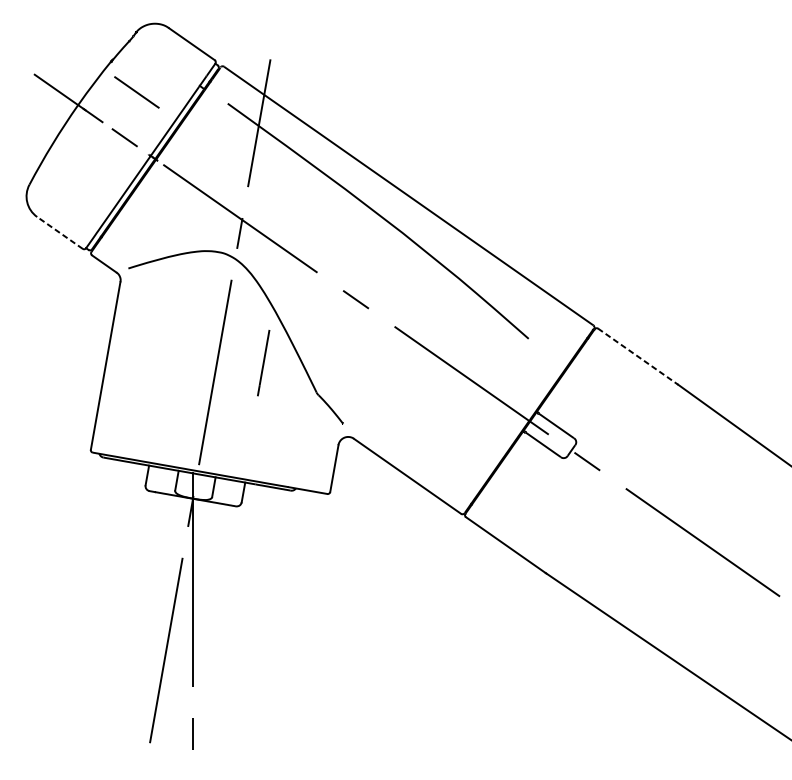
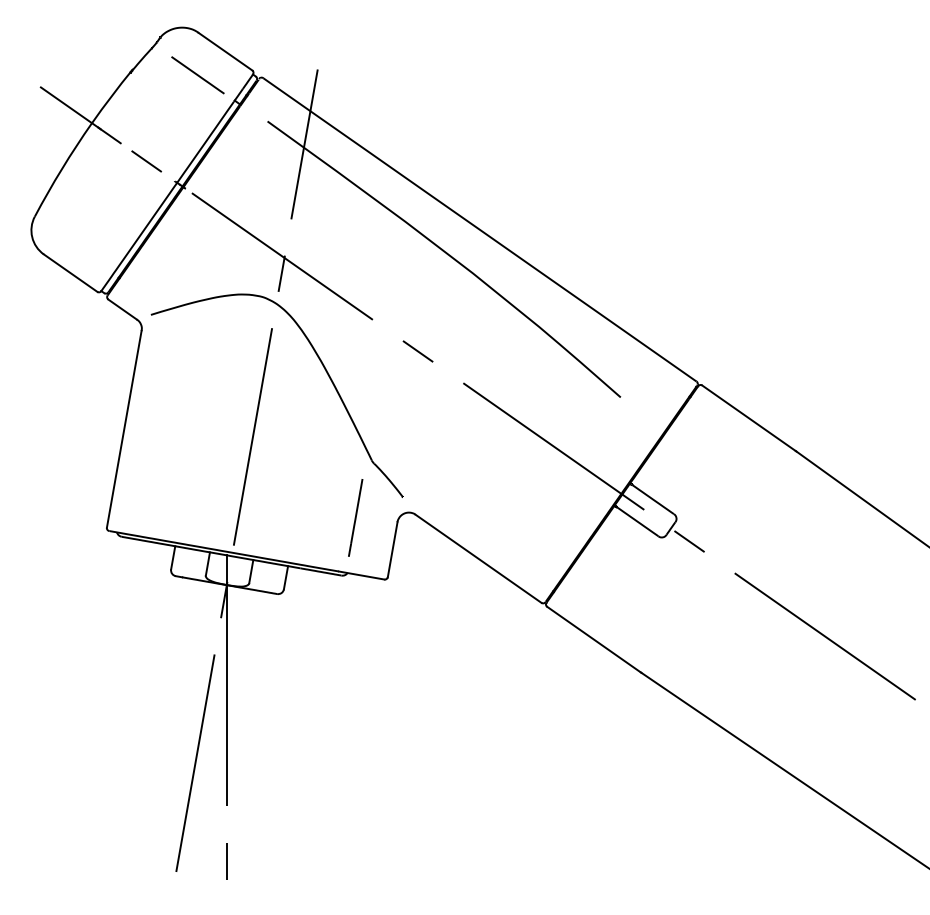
line: (136, 92) -> (197, 75), moved
line: (59, 233) -> (70, 273), dashed -> solid
line: (638, 356) -> (749, 418), dashed -> solid
line: (263, 362) -> (355, 517), moved

